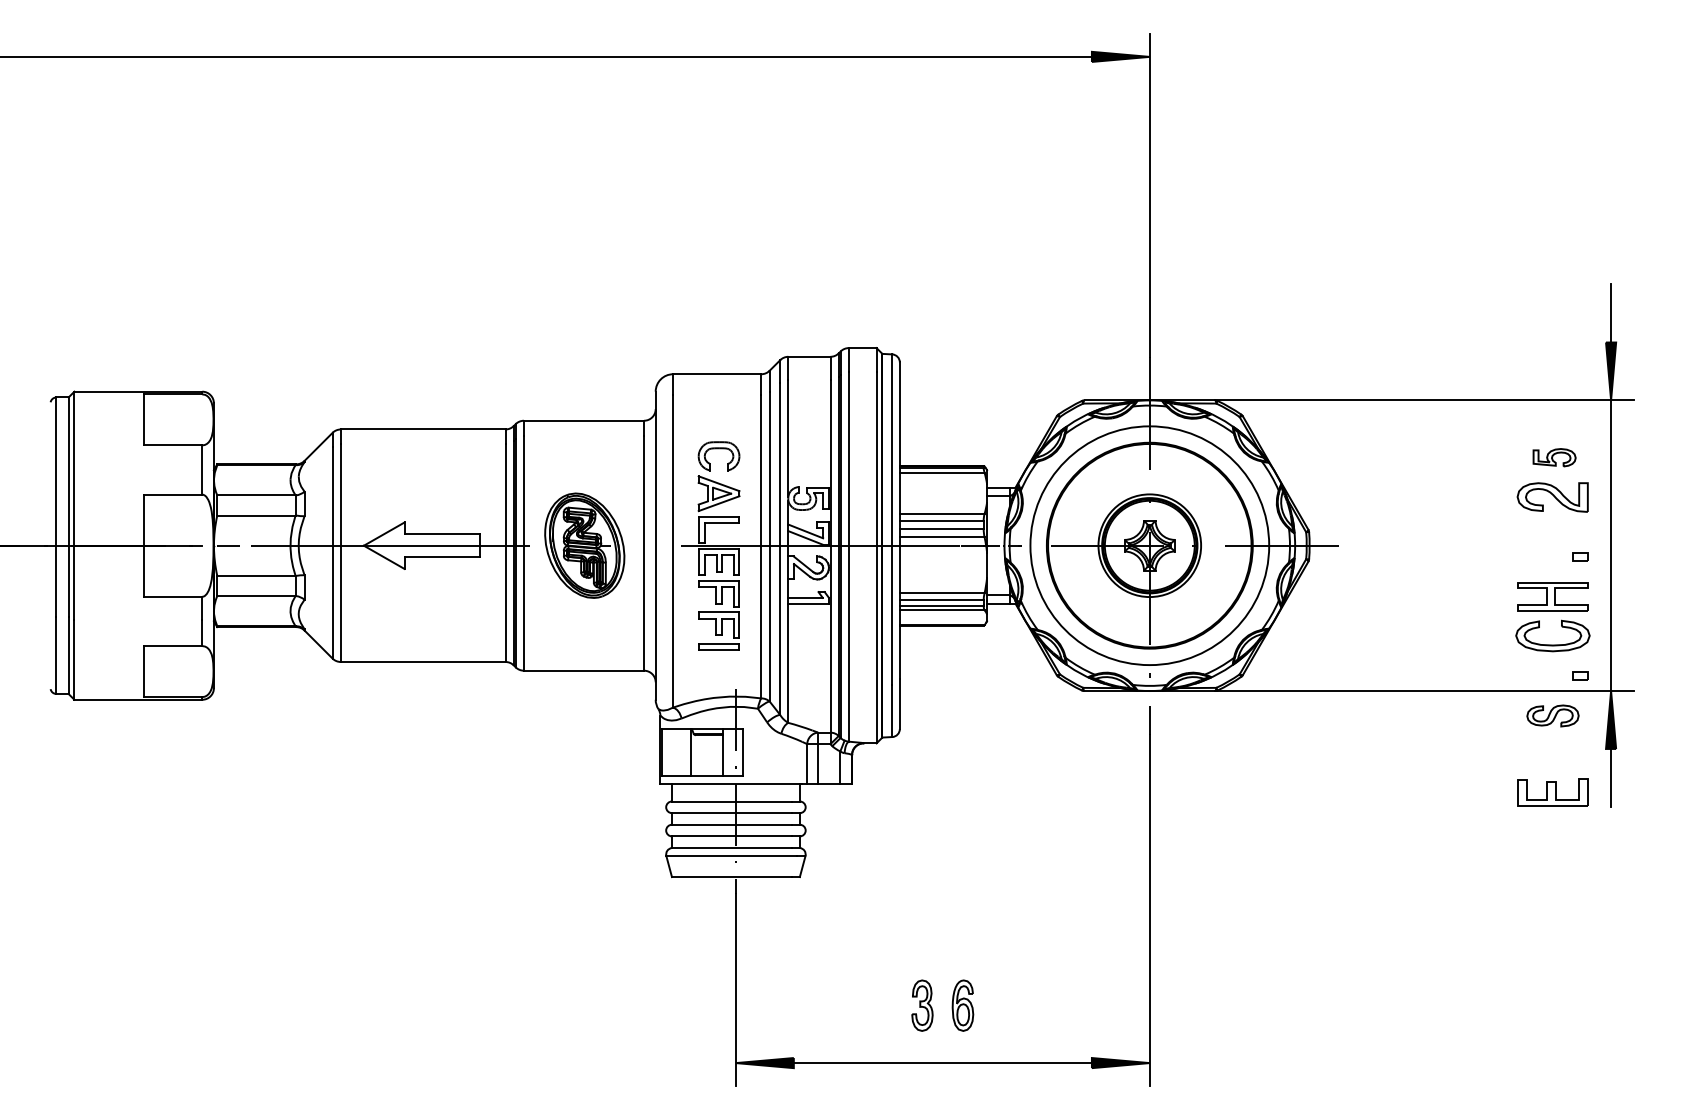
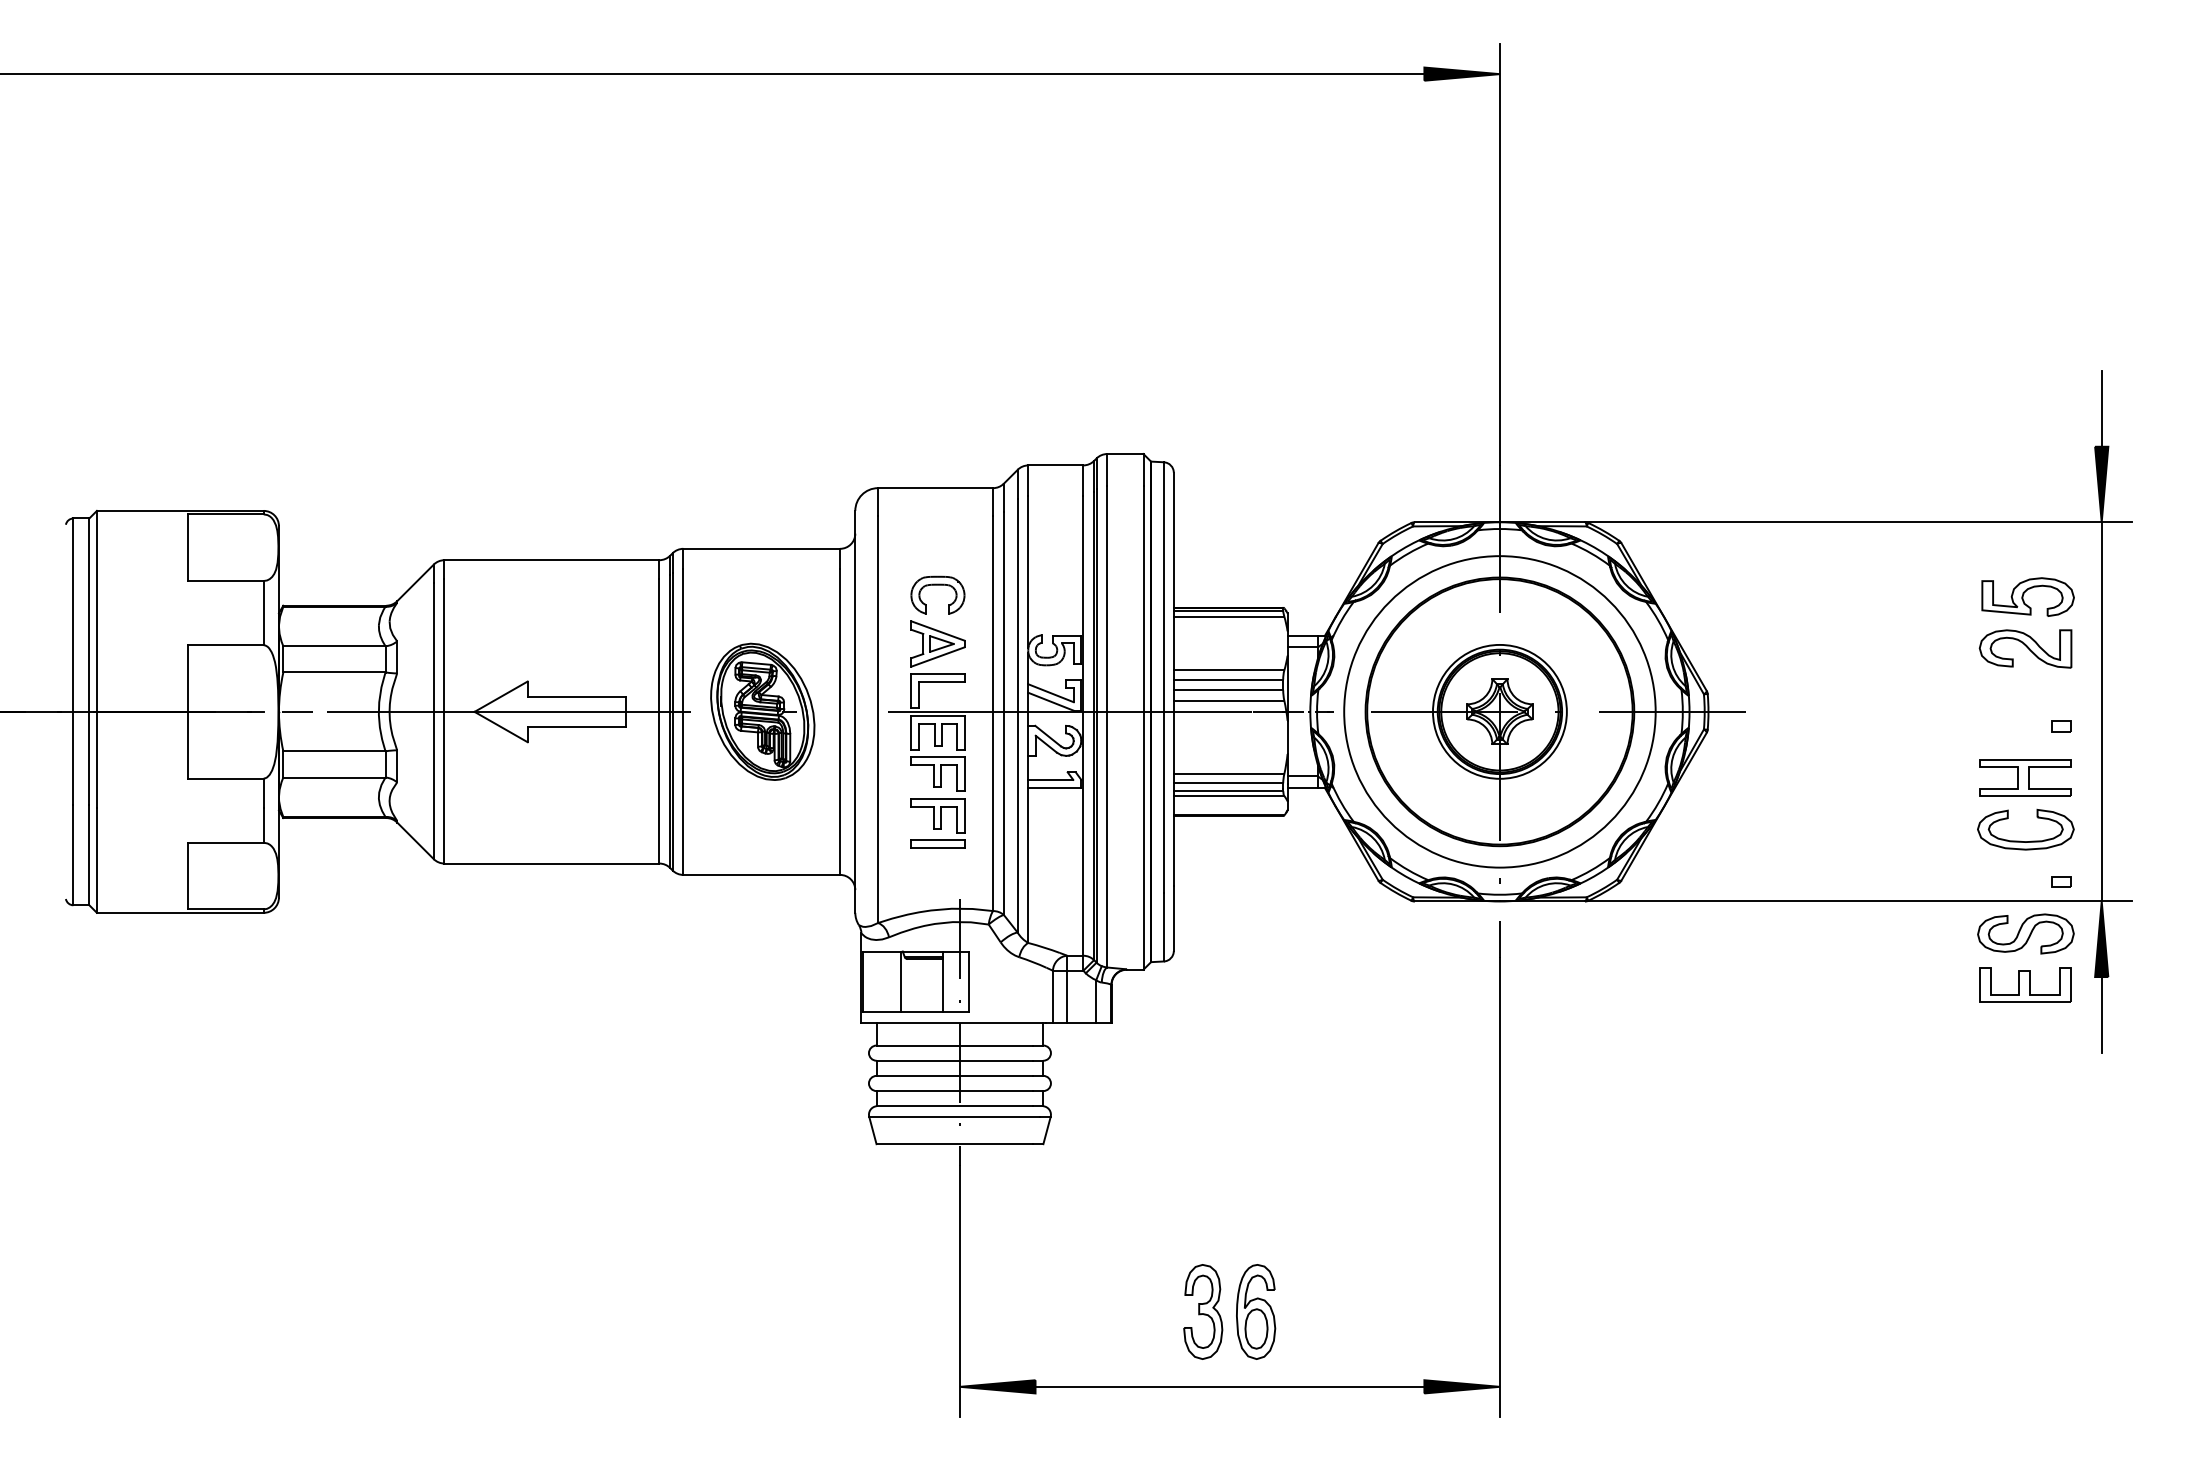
part: (1554, 457) -> (2027, 596), size x1.67
part: (1552, 715) -> (2025, 933), size x1.43
part: (1552, 792) -> (2025, 984), moved
part: (922, 1005) -> (1203, 1311), size x1.43
part: (963, 1005) -> (1256, 1311), size x1.43

